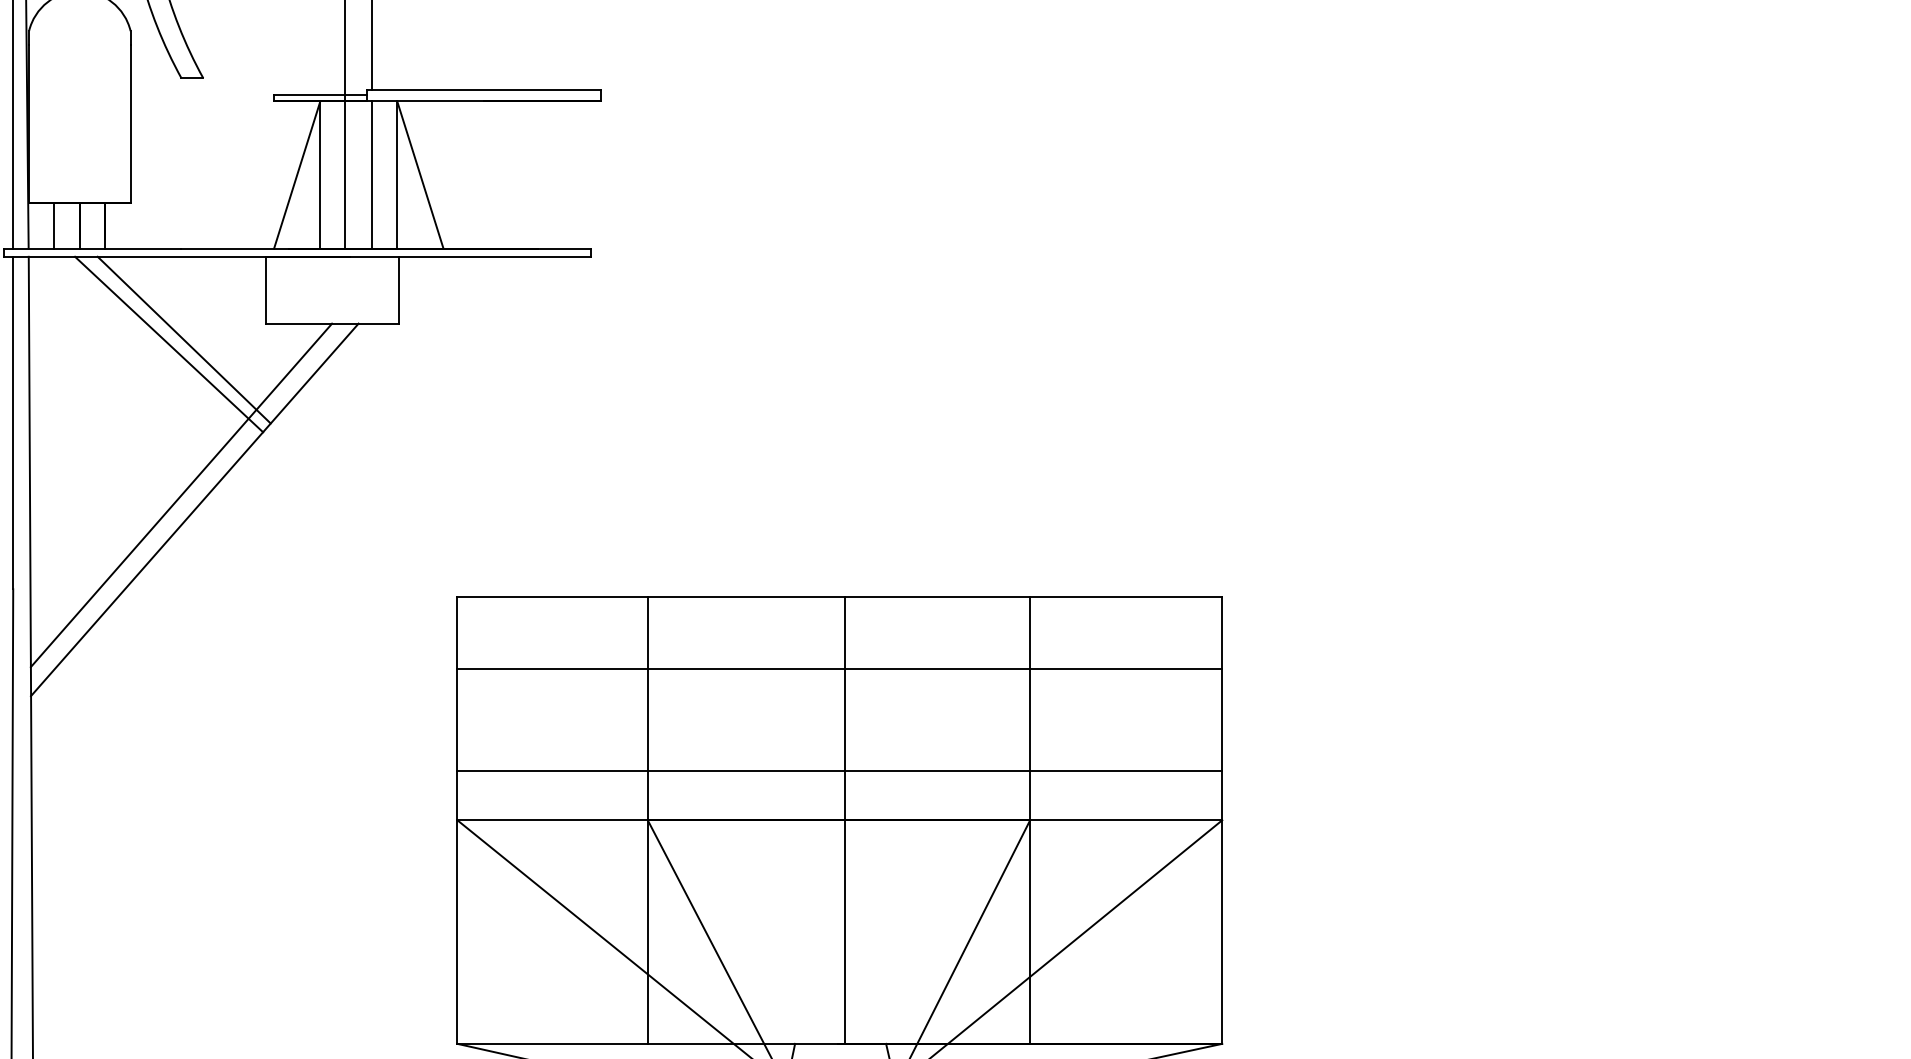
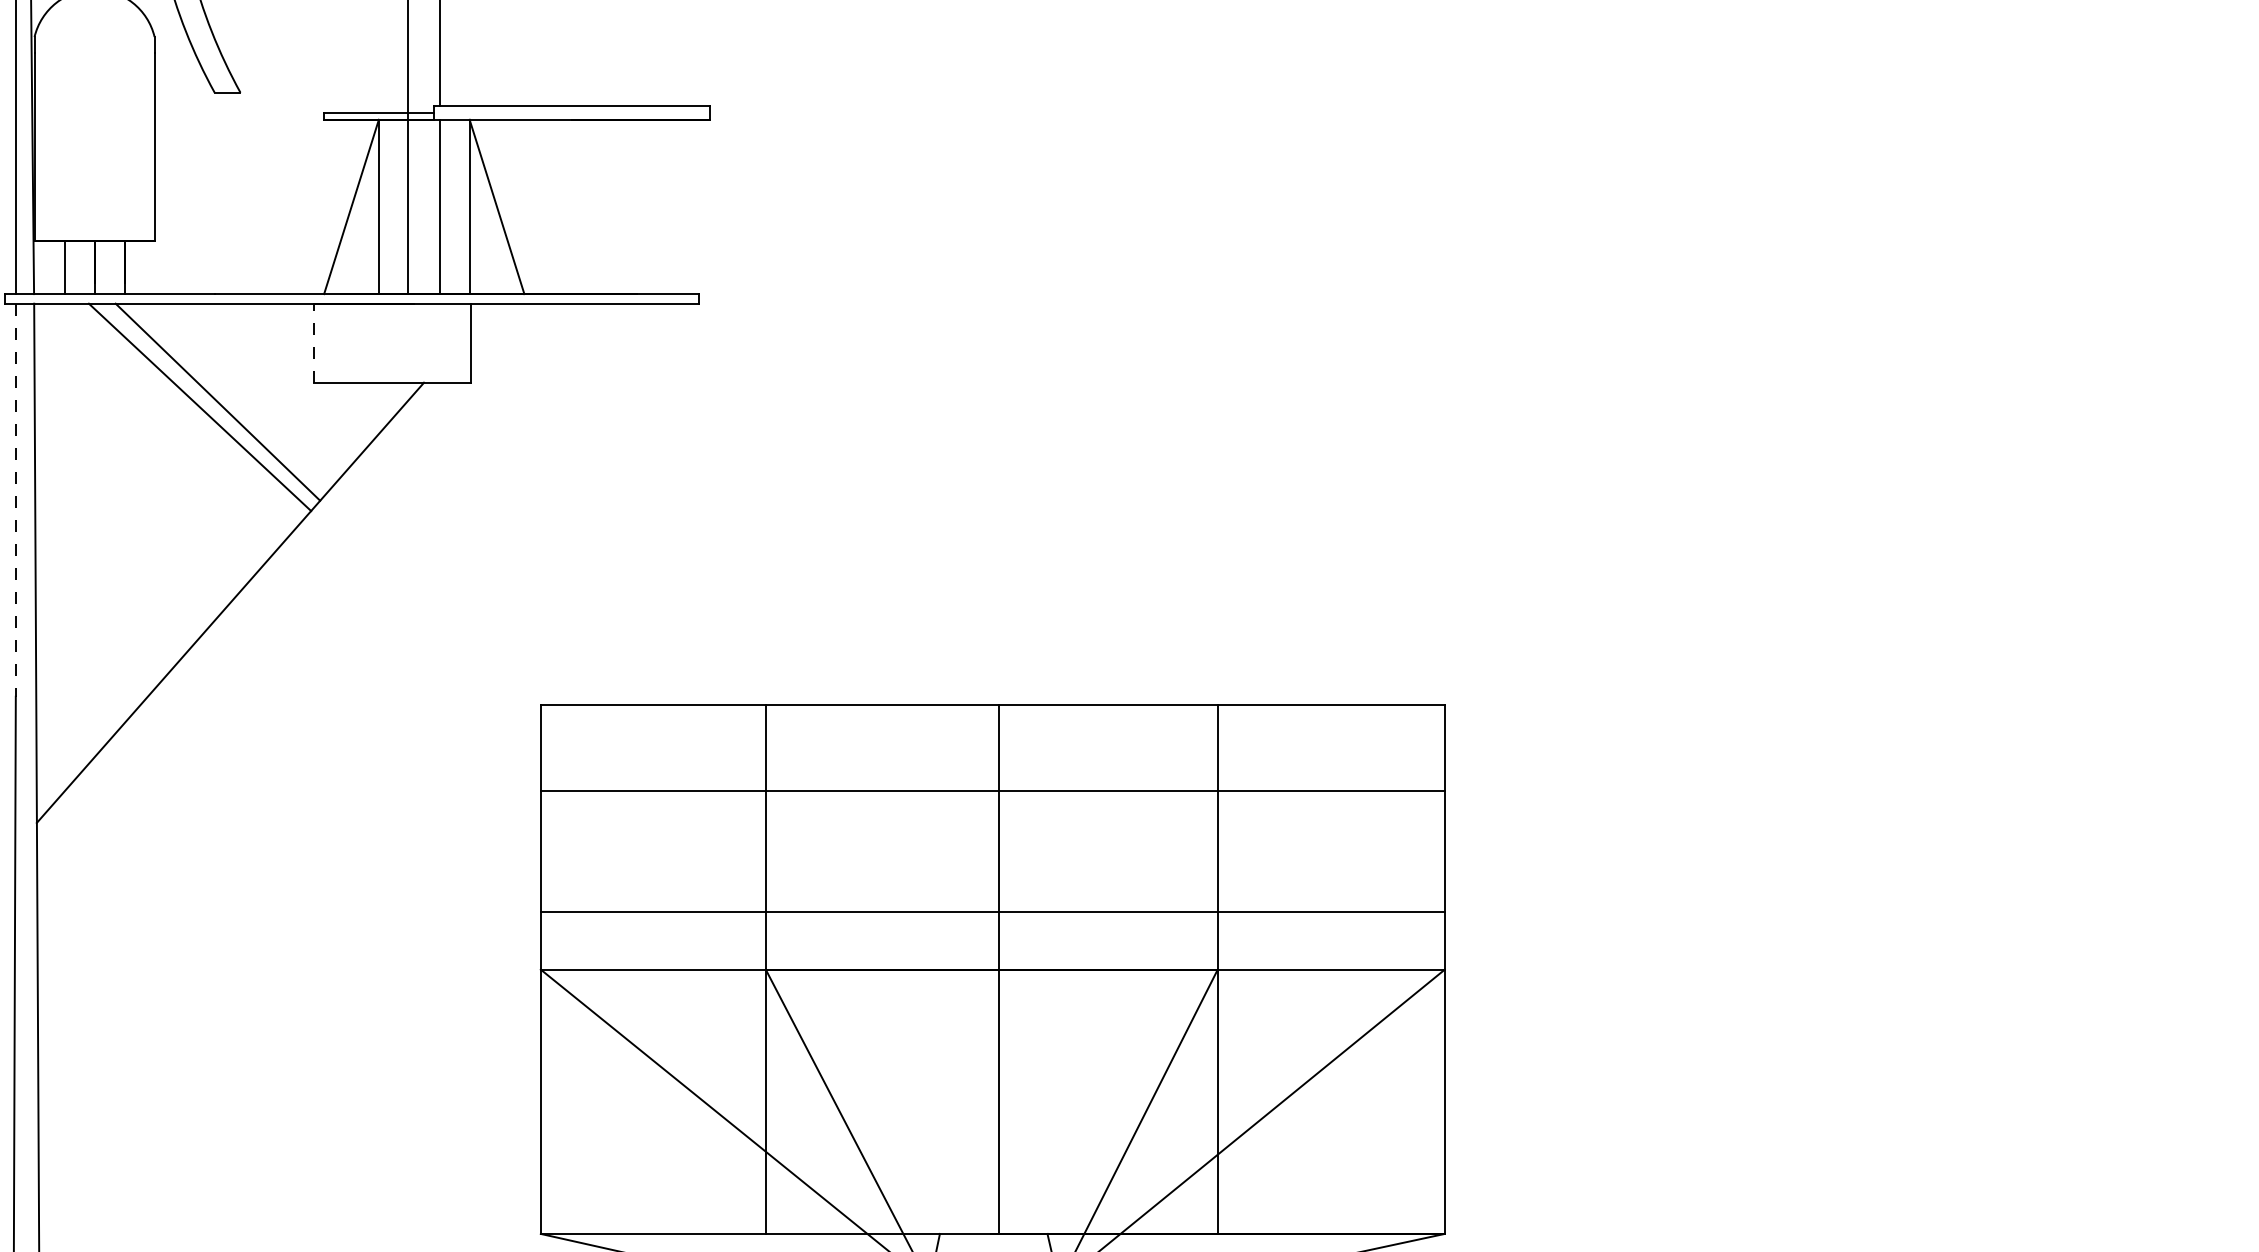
line: (265, 289) -> (314, 342), solid -> dashed
line: (12, 423) -> (15, 500), solid -> dashed
line: (181, 495) -> (214, 585), removed

